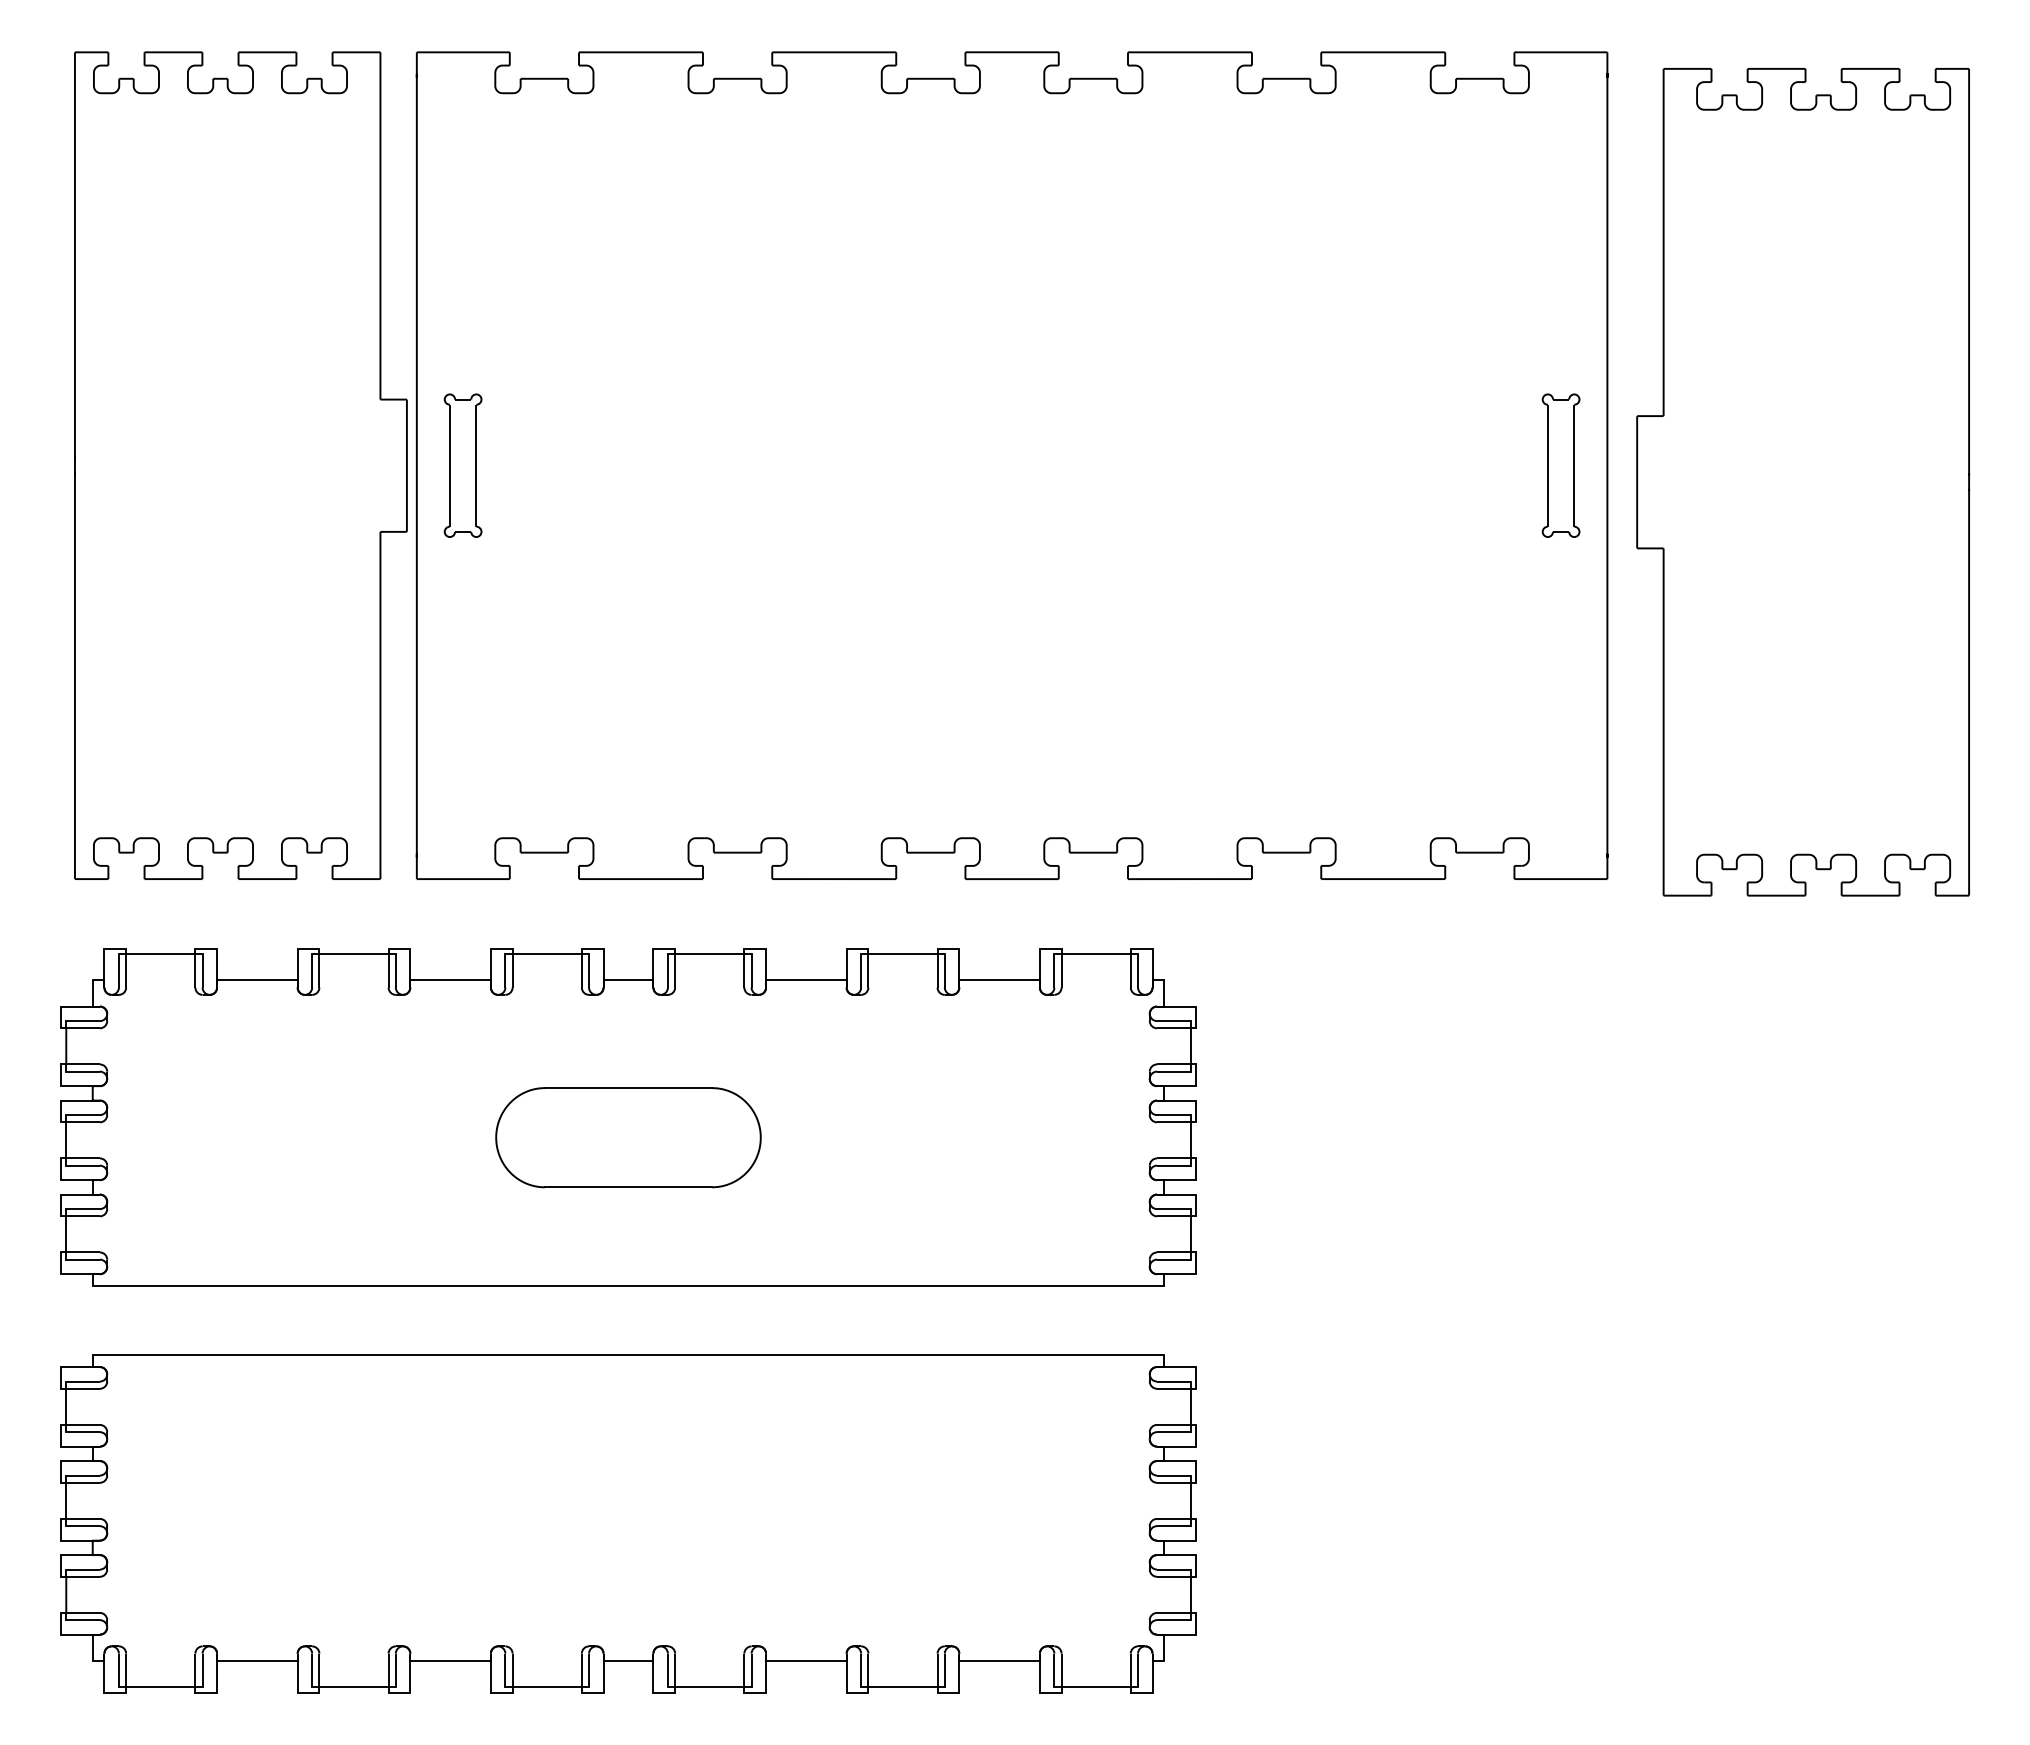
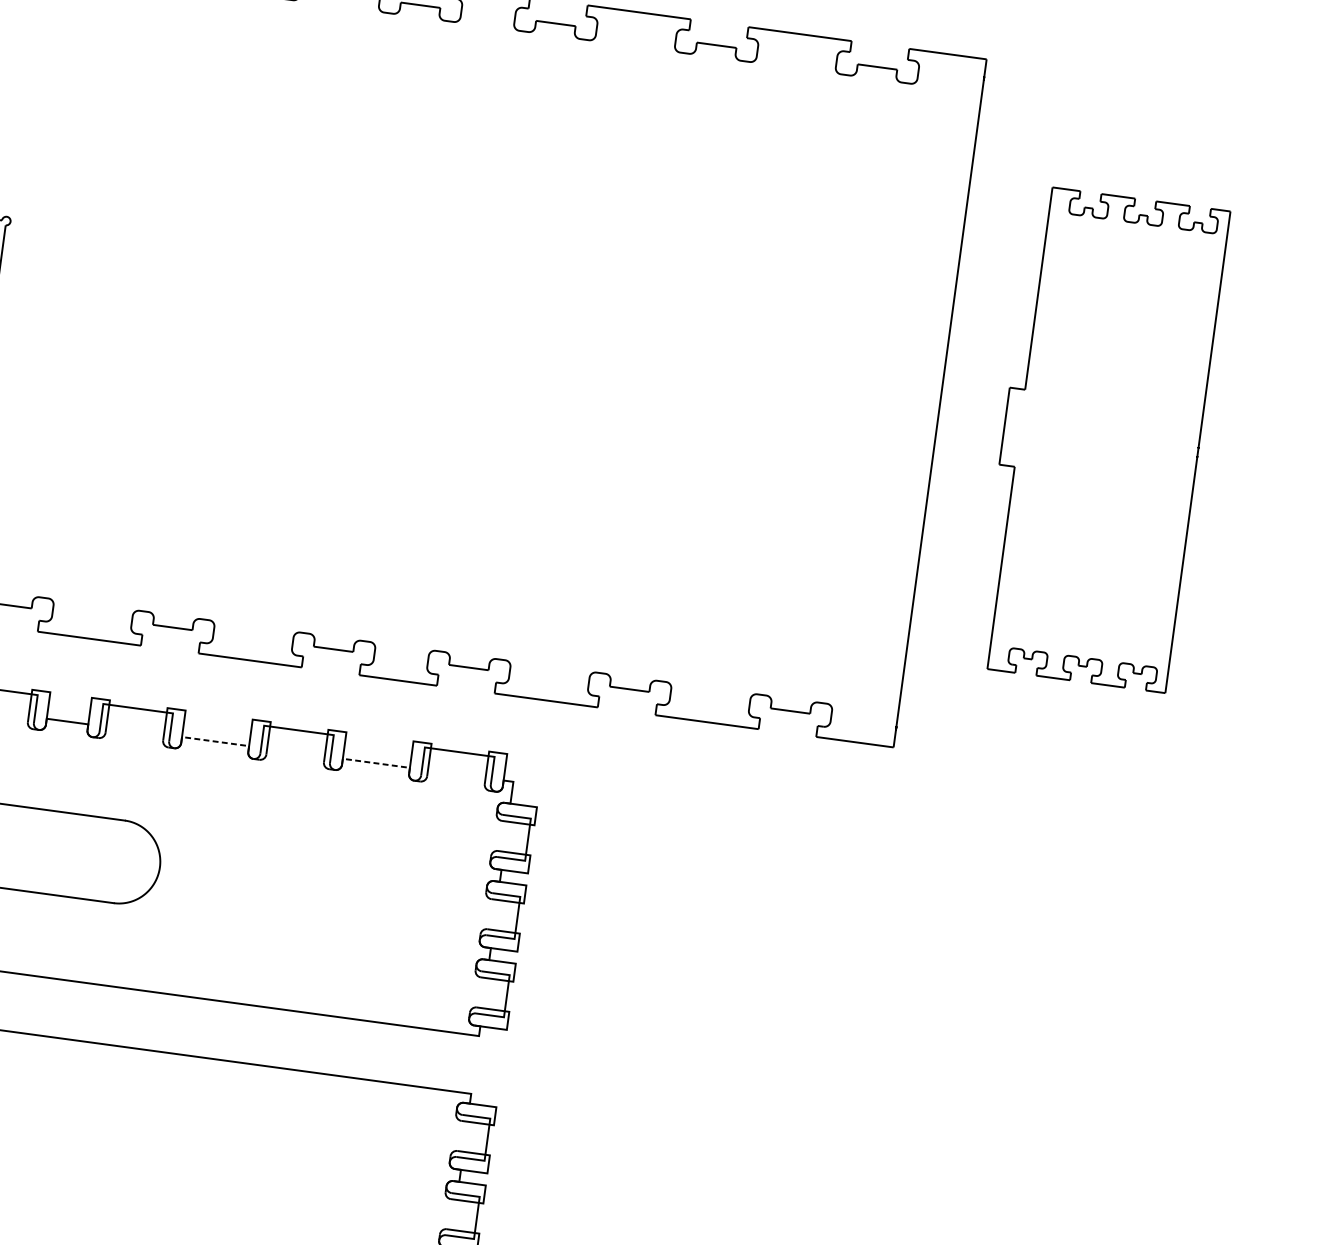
part: (1560, 465) -> (901, 397), removed
part: (1803, 482) -> (1101, 439), size x0.7
line: (805, 980) -> (214, 741), solid -> dashed
line: (999, 980) -> (376, 763), solid -> dashed

